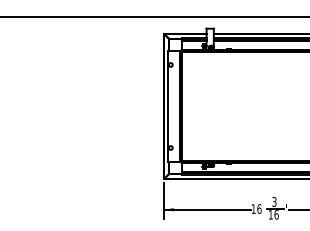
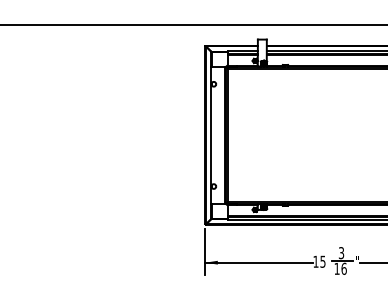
text: (259, 208) -> (322, 261), 16 -> 15

